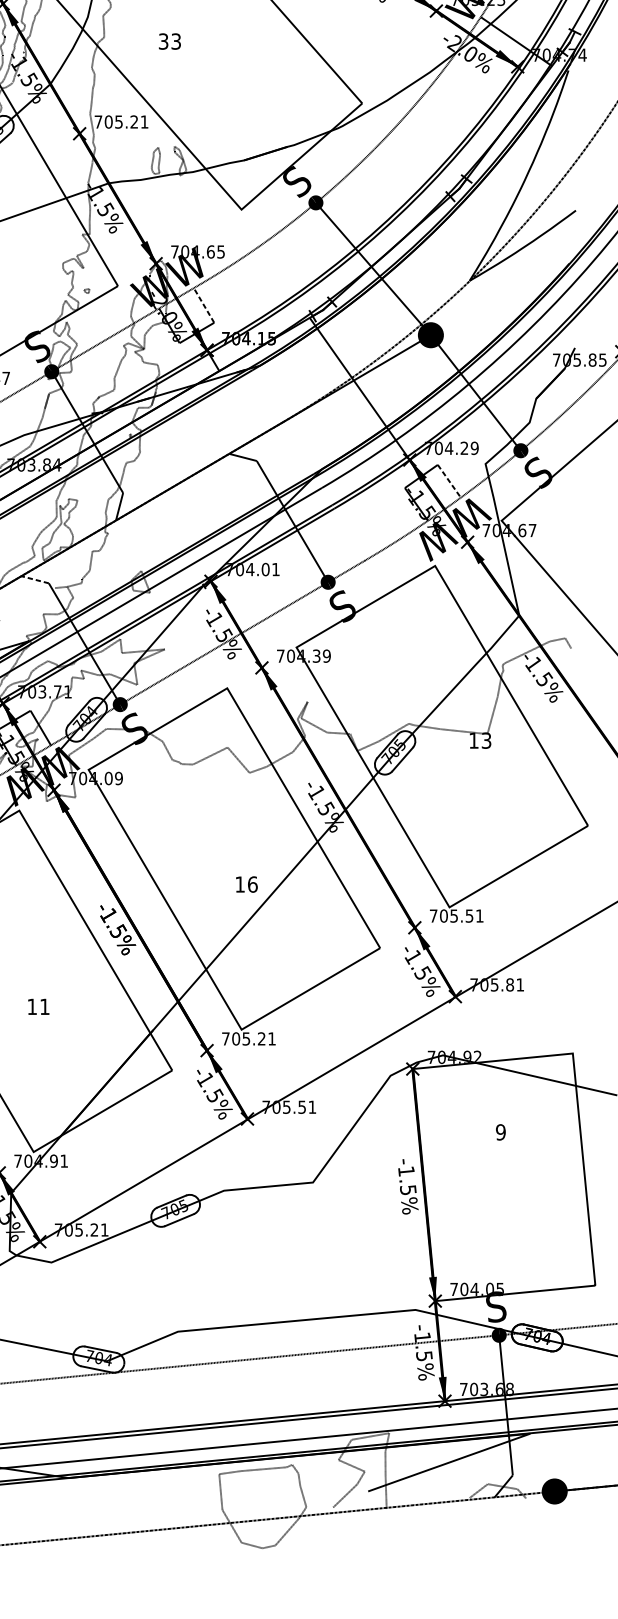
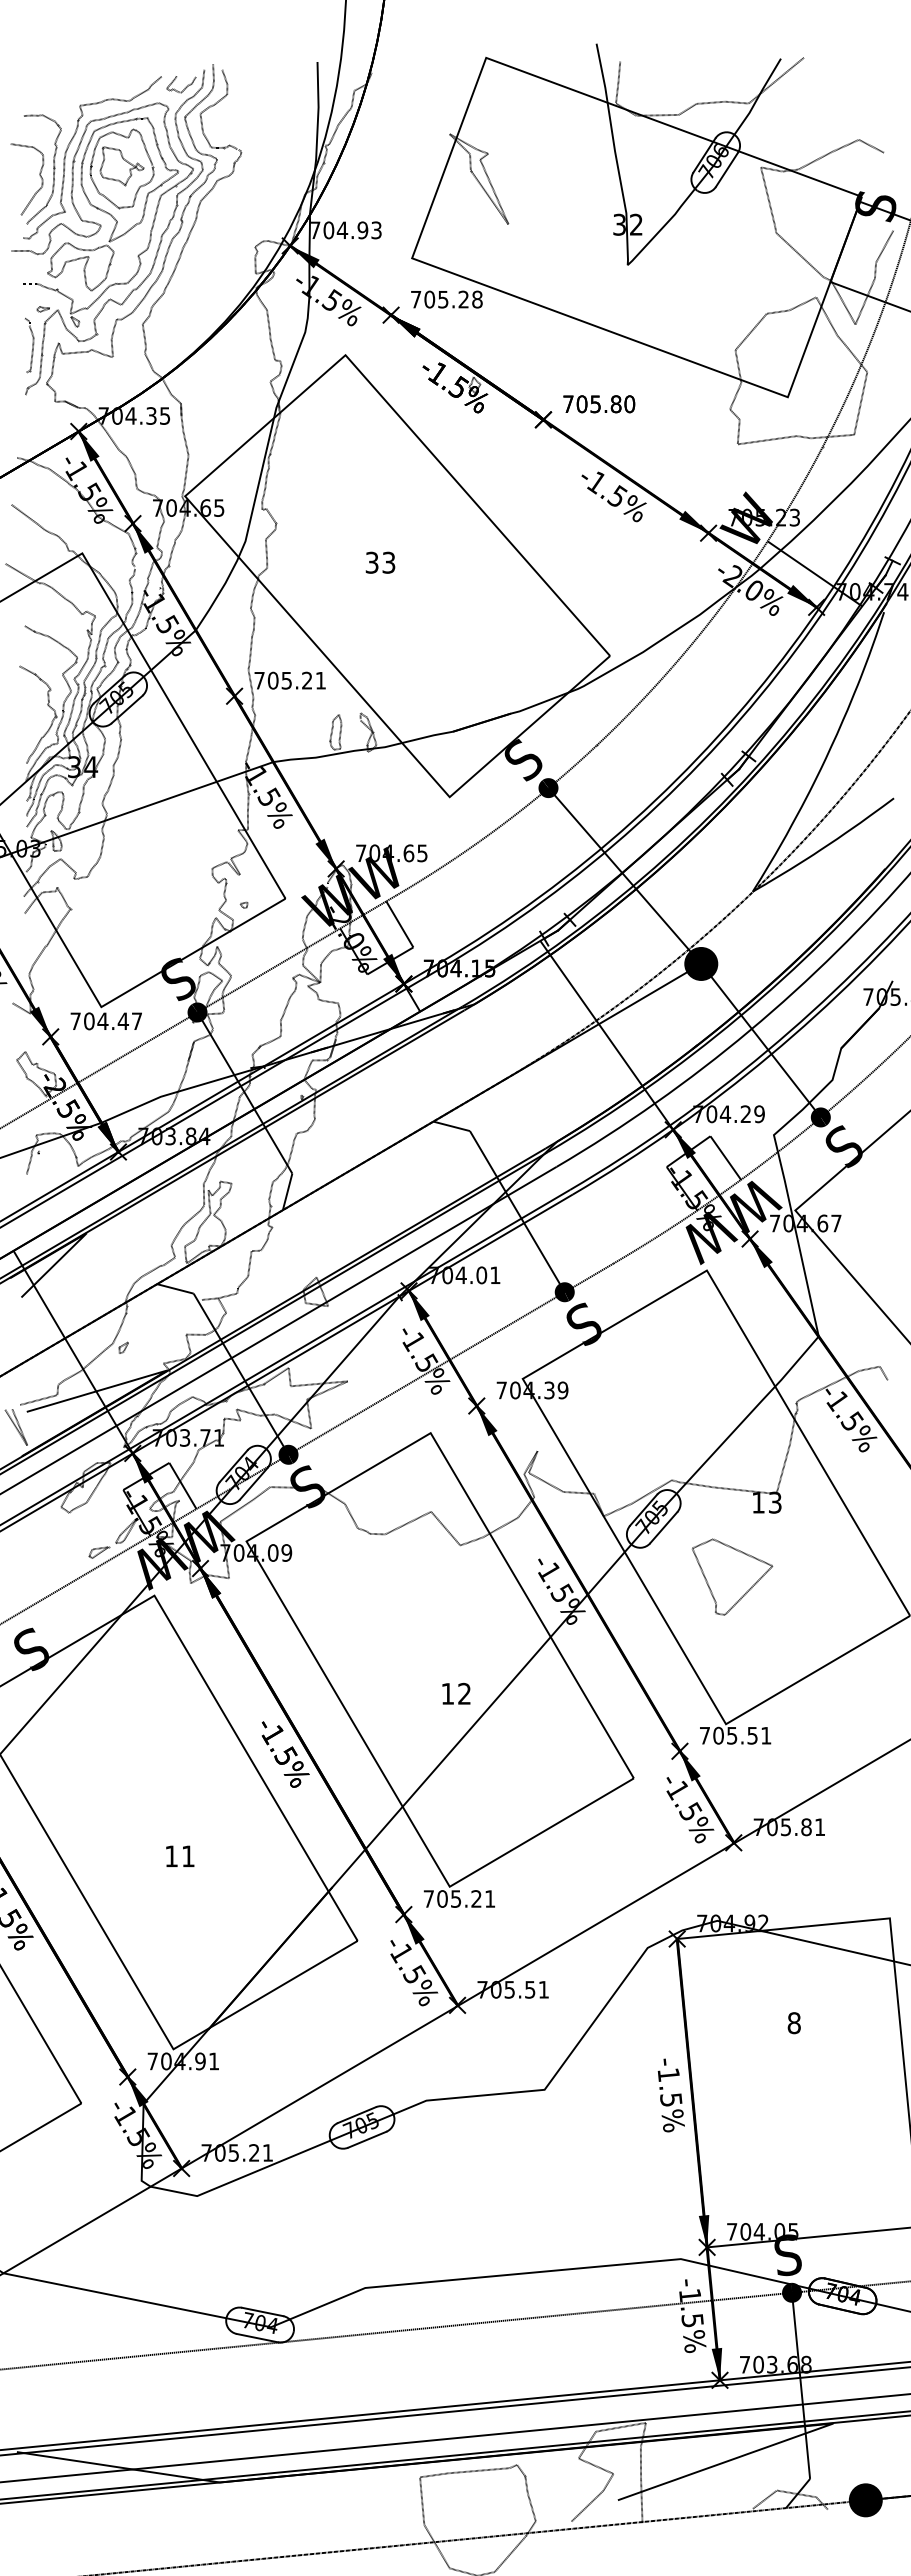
text: (169, 41) -> (380, 562), moved
line: (203, 305) -> (399, 924), dashed -> solid
line: (449, 481) -> (725, 1158), dashed -> solid
line: (35, 579) -> (175, 1288), dashed -> solid
part: (454, 796) -> (732, 1576), added
text: (252, 884) -> (464, 1693), 16 -> 12
text: (500, 1132) -> (793, 2023), 9 -> 8

